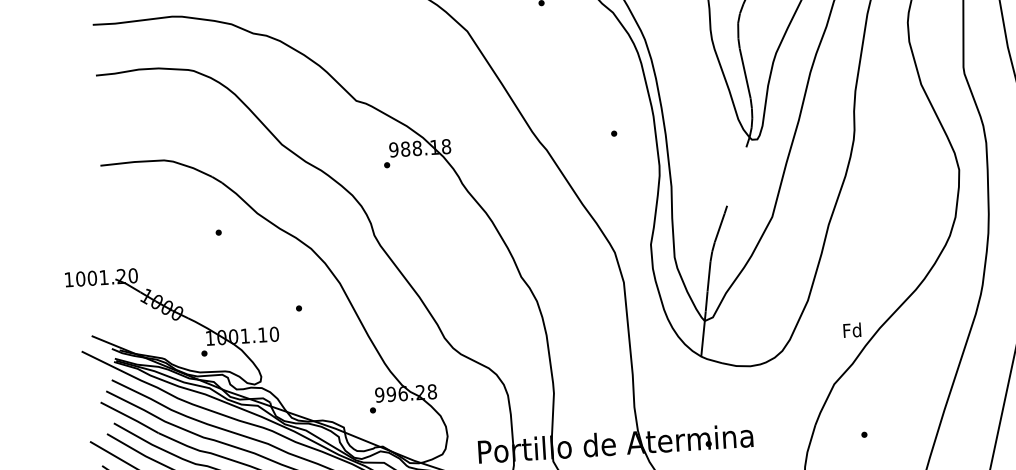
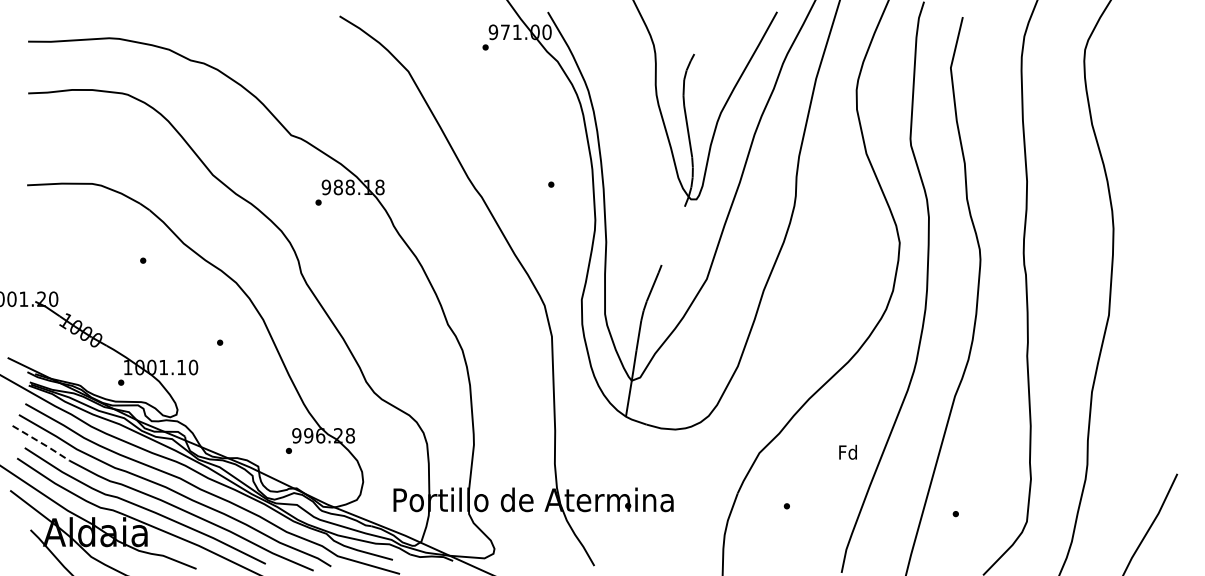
text: (851, 329) -> (847, 451), moved
line: (130, 417) -> (42, 443), solid -> dashed

